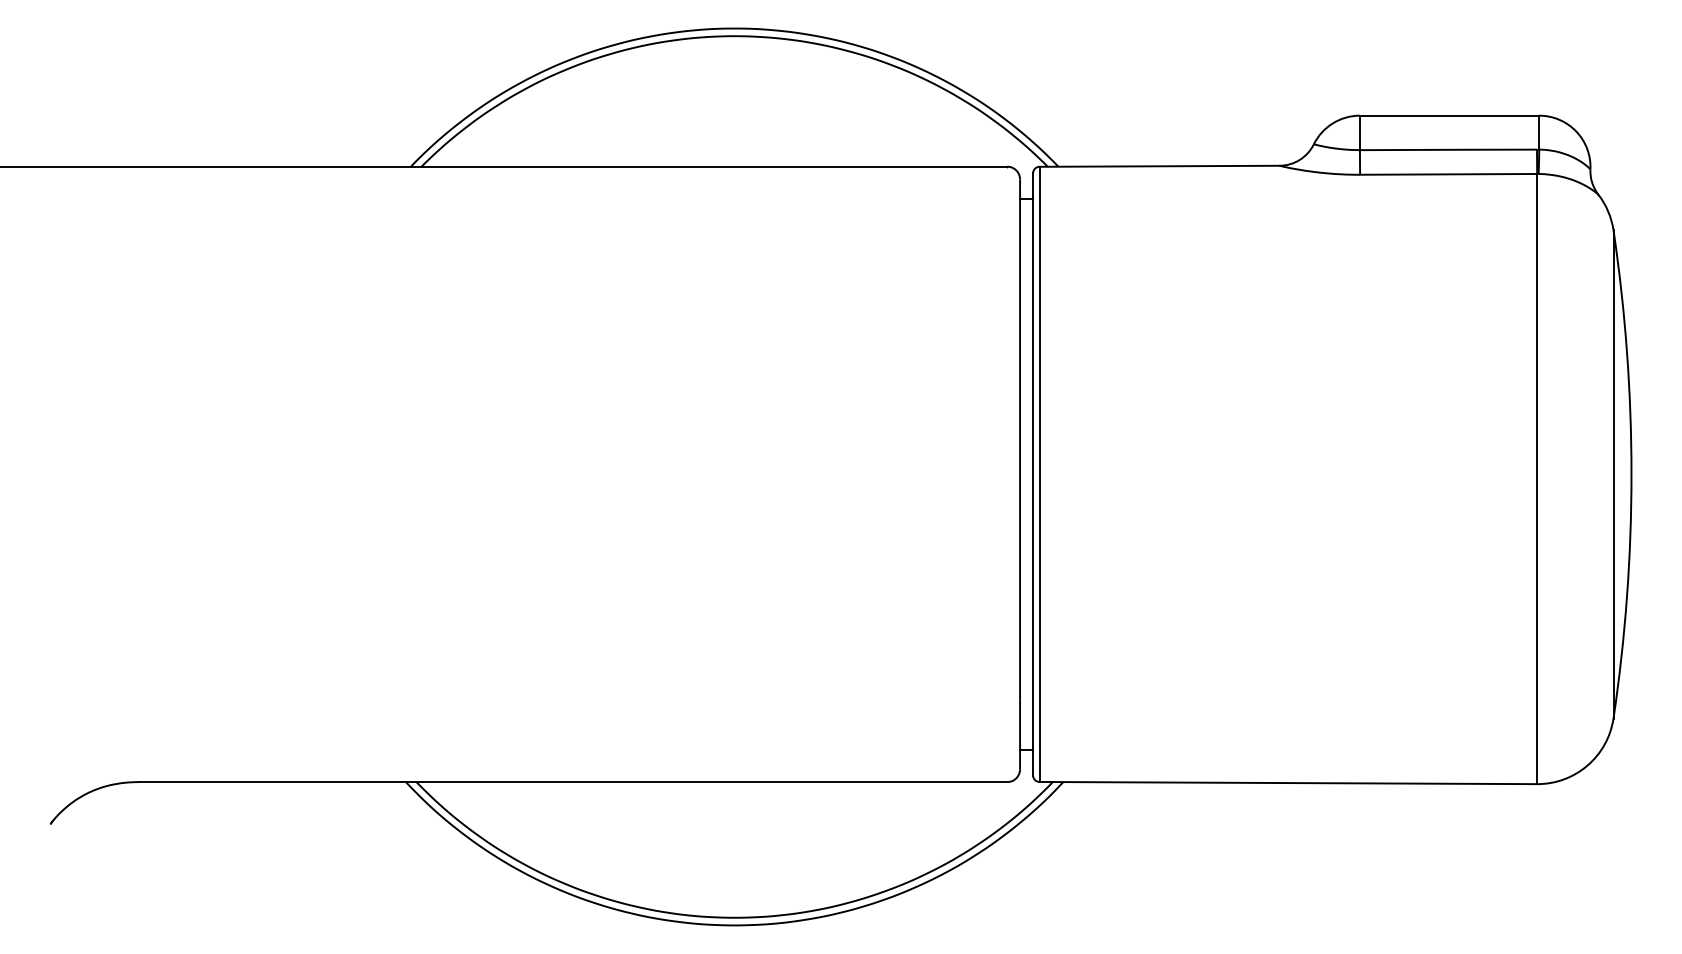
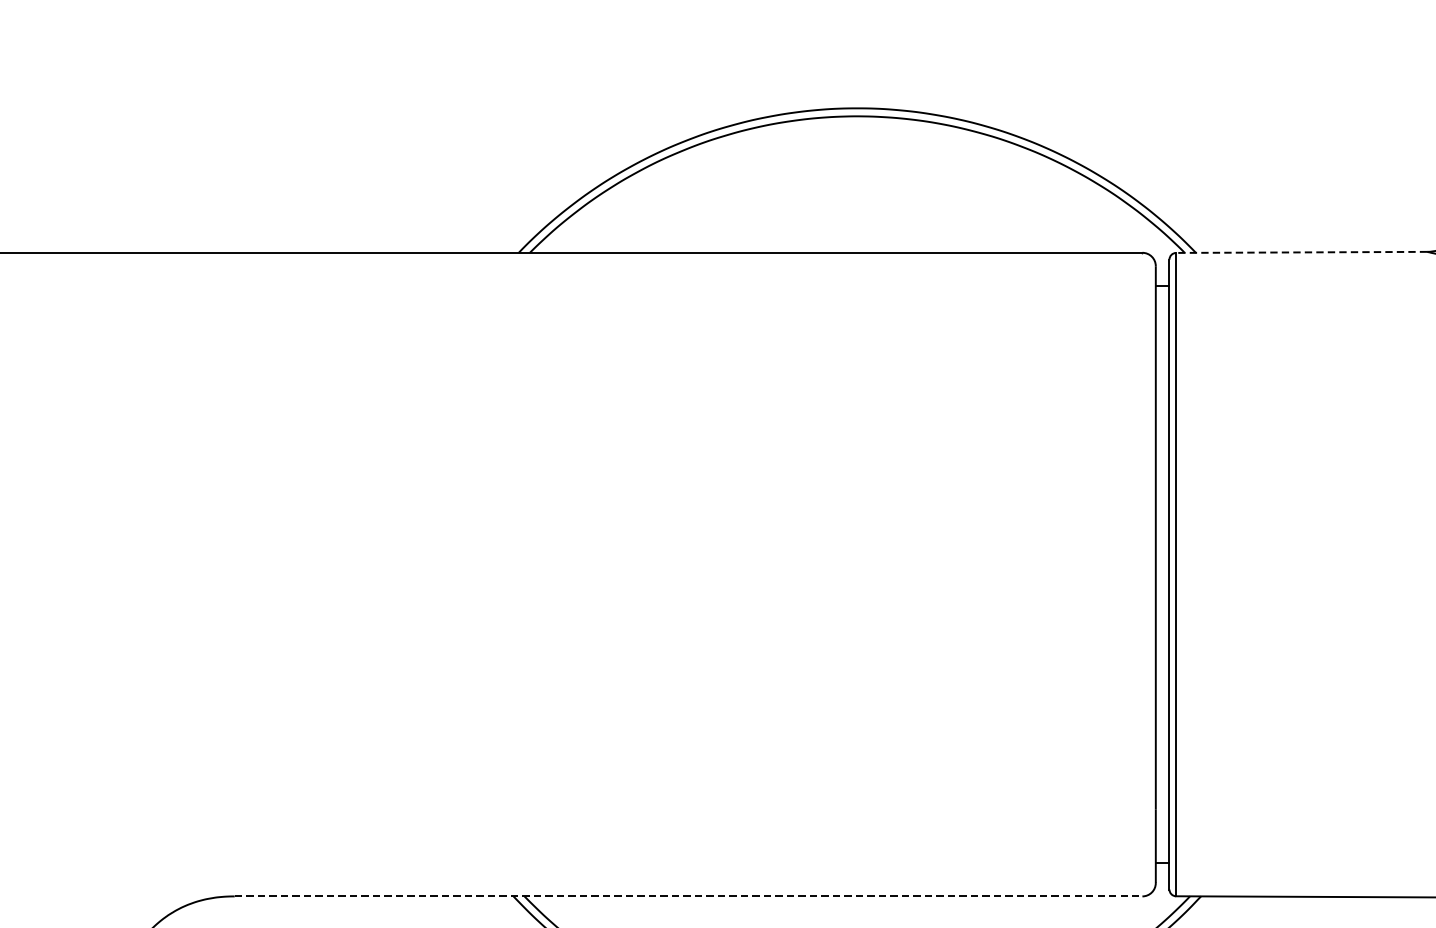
line: (1159, 166) -> (1301, 252), solid -> dashed
line: (573, 782) -> (688, 896), solid -> dashed

